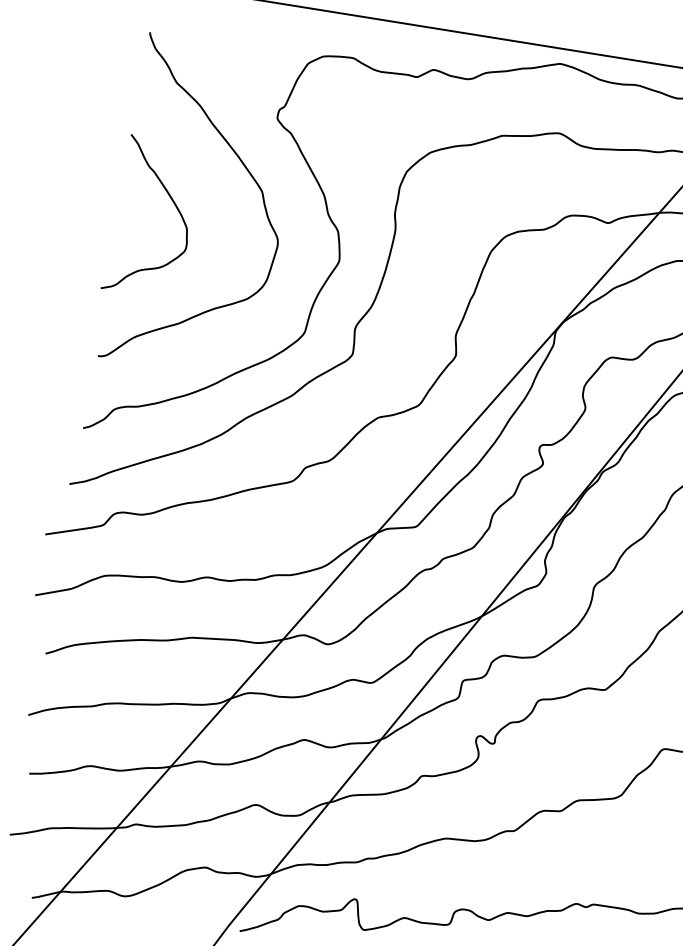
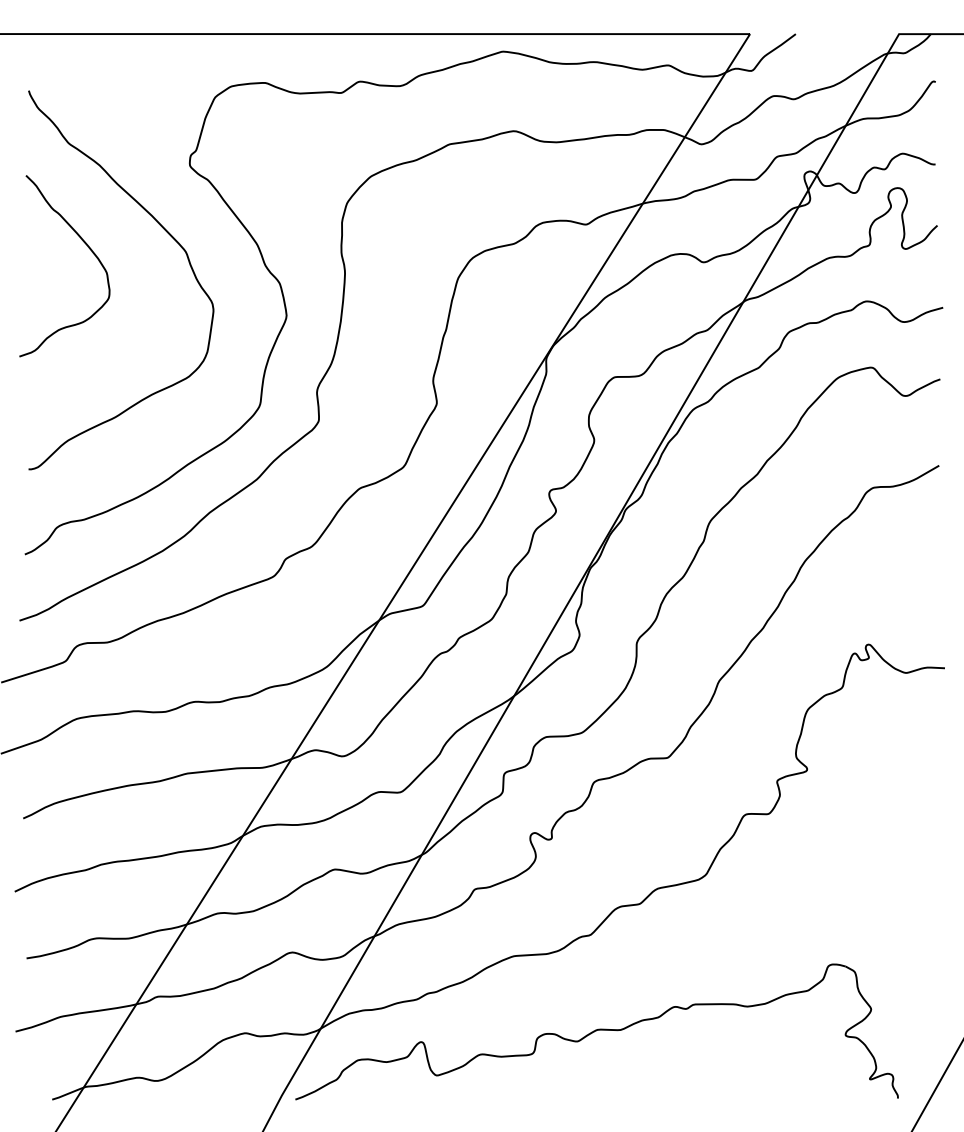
curve: (174, 205) -> (88, 248), moved

